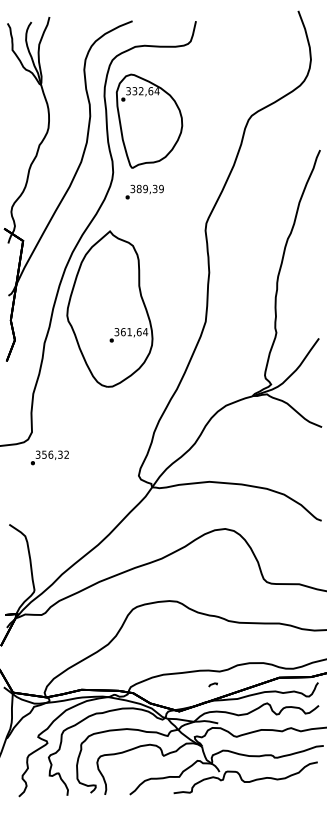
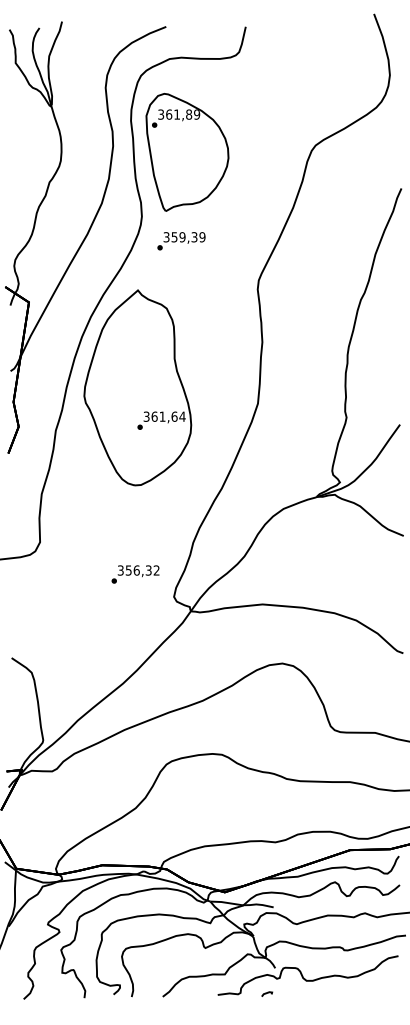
text: (146, 91) -> (183, 114), 332,64 -> 361,89
text: (139, 189) -> (174, 237), 389,39 -> 359,39
text: (49, 457) -> (135, 574), moved
part: (213, 684) -> (267, 993), moved

